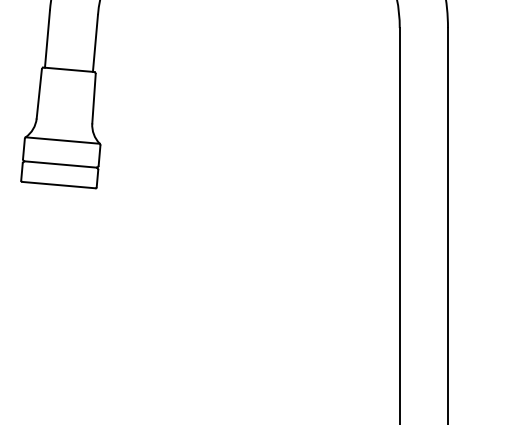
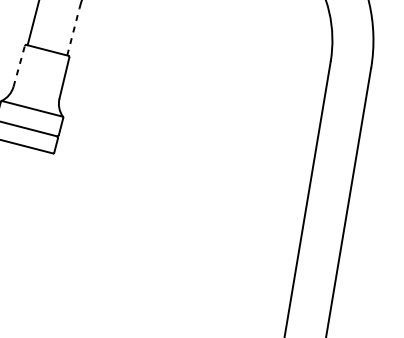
line: (95, 43) -> (73, 32), solid -> dashed
line: (39, 93) -> (19, 66), solid -> dashed

